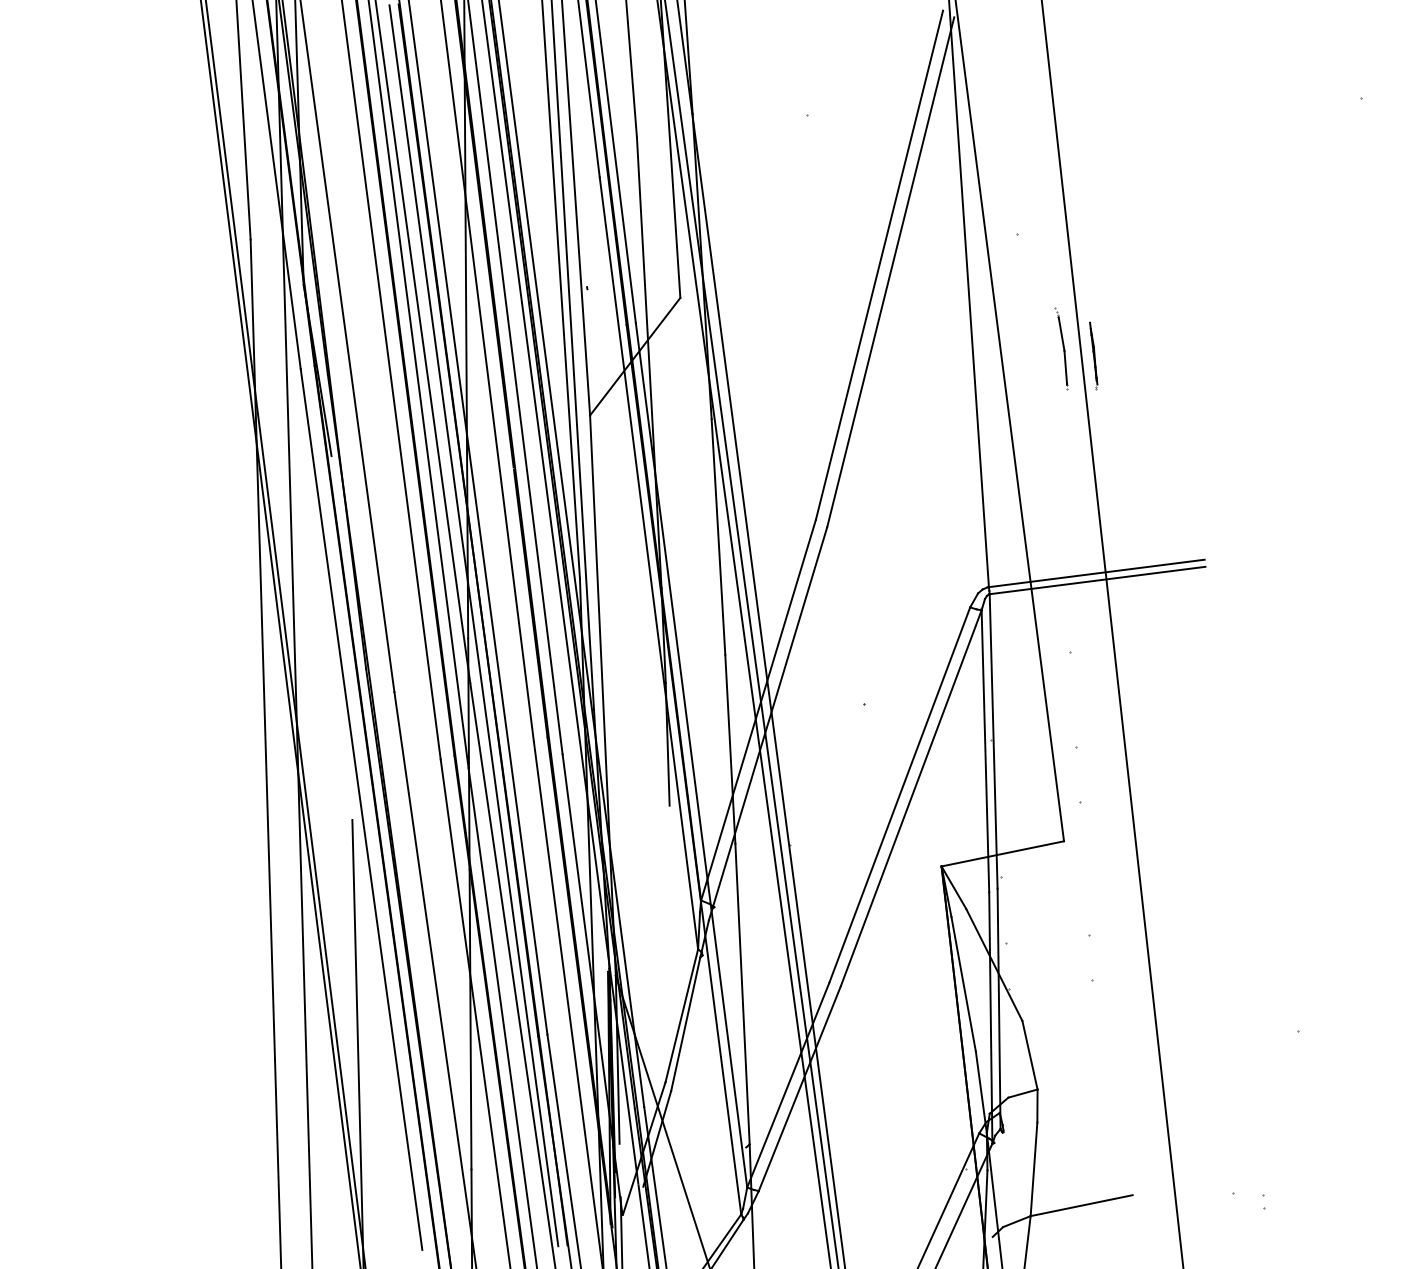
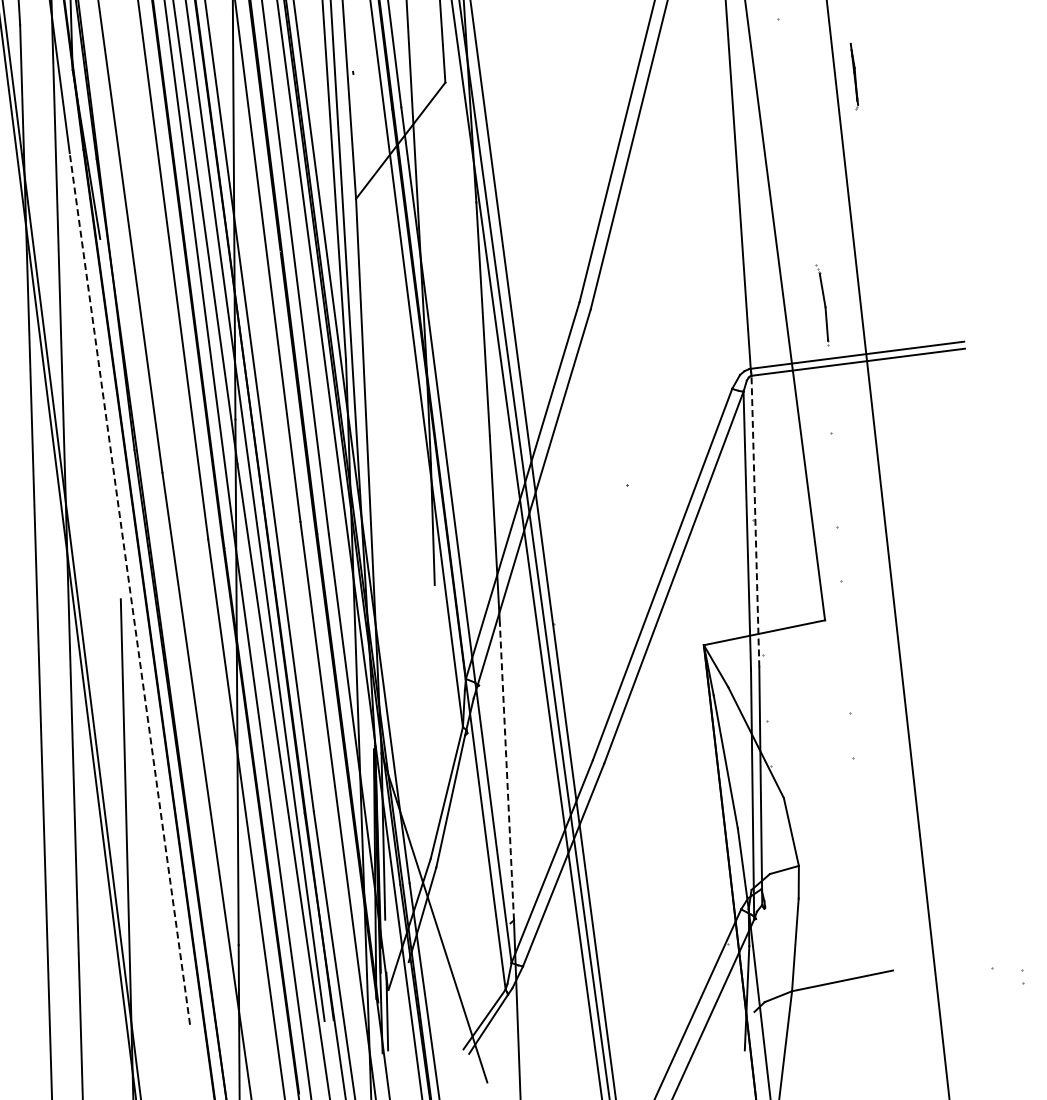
part: (1061, 348) -> (822, 304), moved
part: (1093, 355) -> (854, 76), moved
line: (993, 740) -> (755, 520), solid -> dashed
line: (361, 809) -> (129, 588), solid -> dashed
line: (742, 994) -> (506, 771), solid -> dashed

